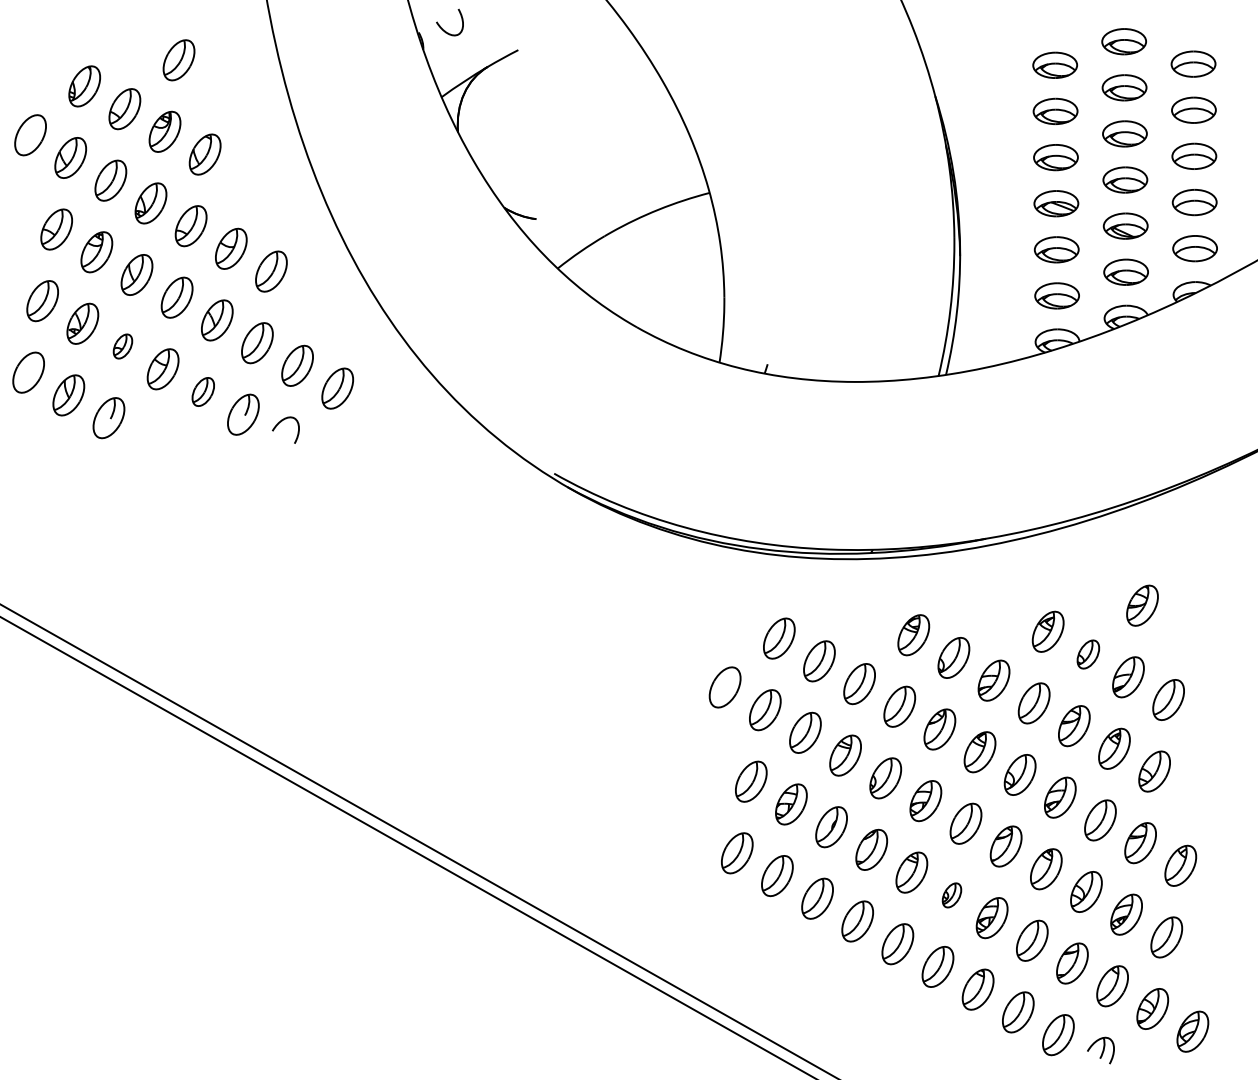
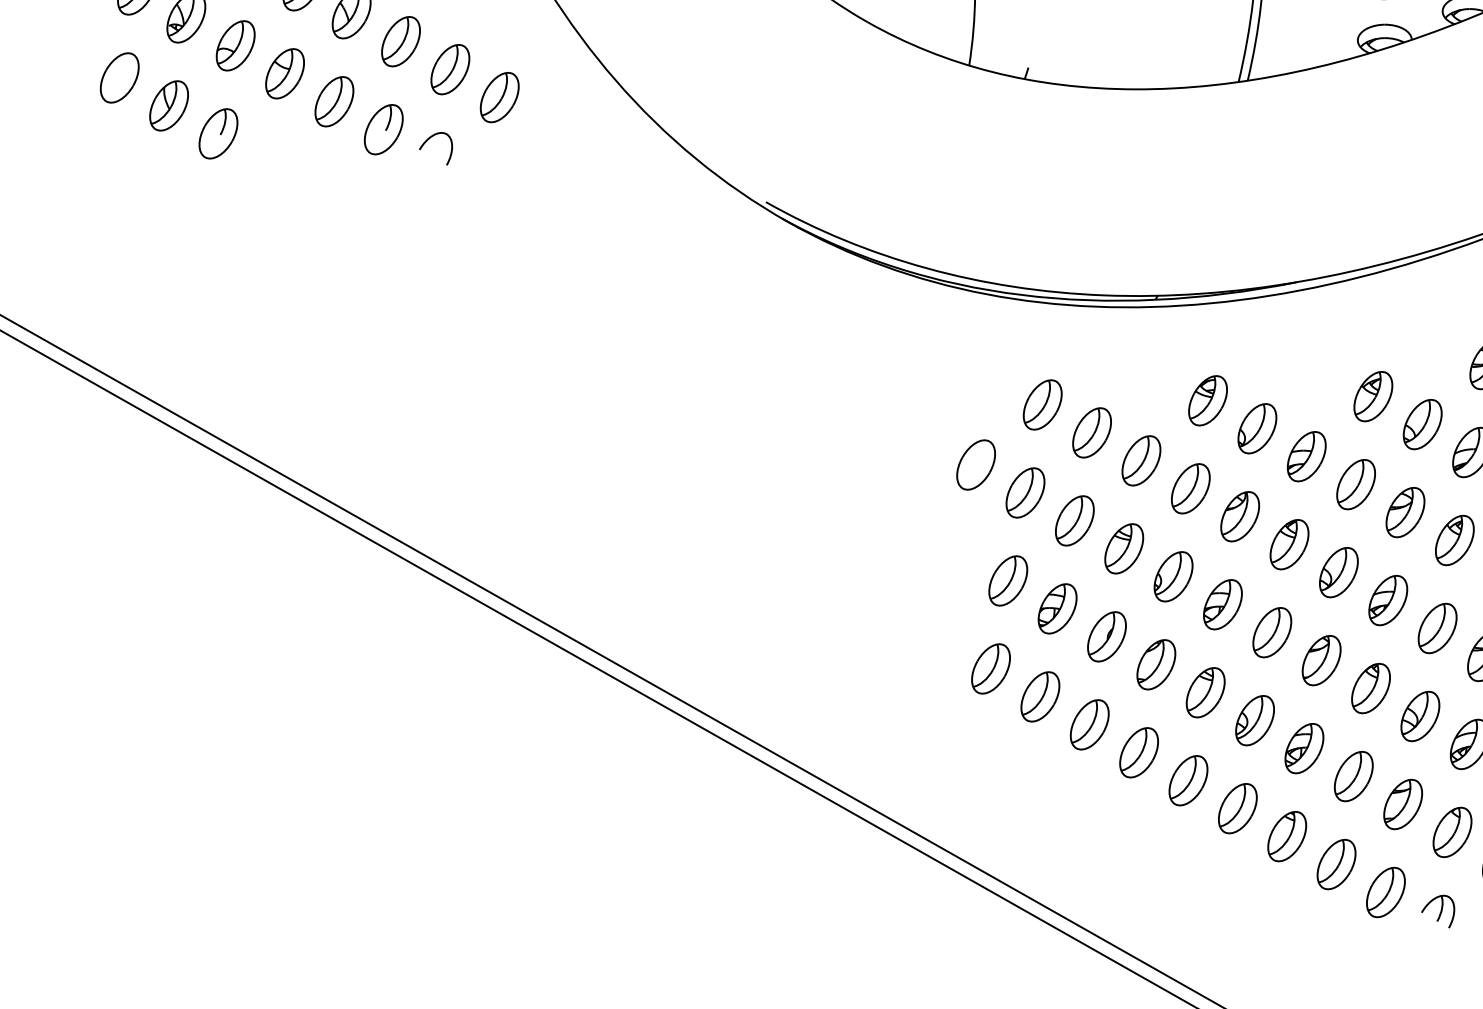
part: (122, 346) -> (235, 45), size x1.67
part: (203, 391) -> (334, 101), size x1.43
part: (1088, 654) -> (1422, 424), size x1.43
part: (951, 895) -> (1254, 720), size x1.67

